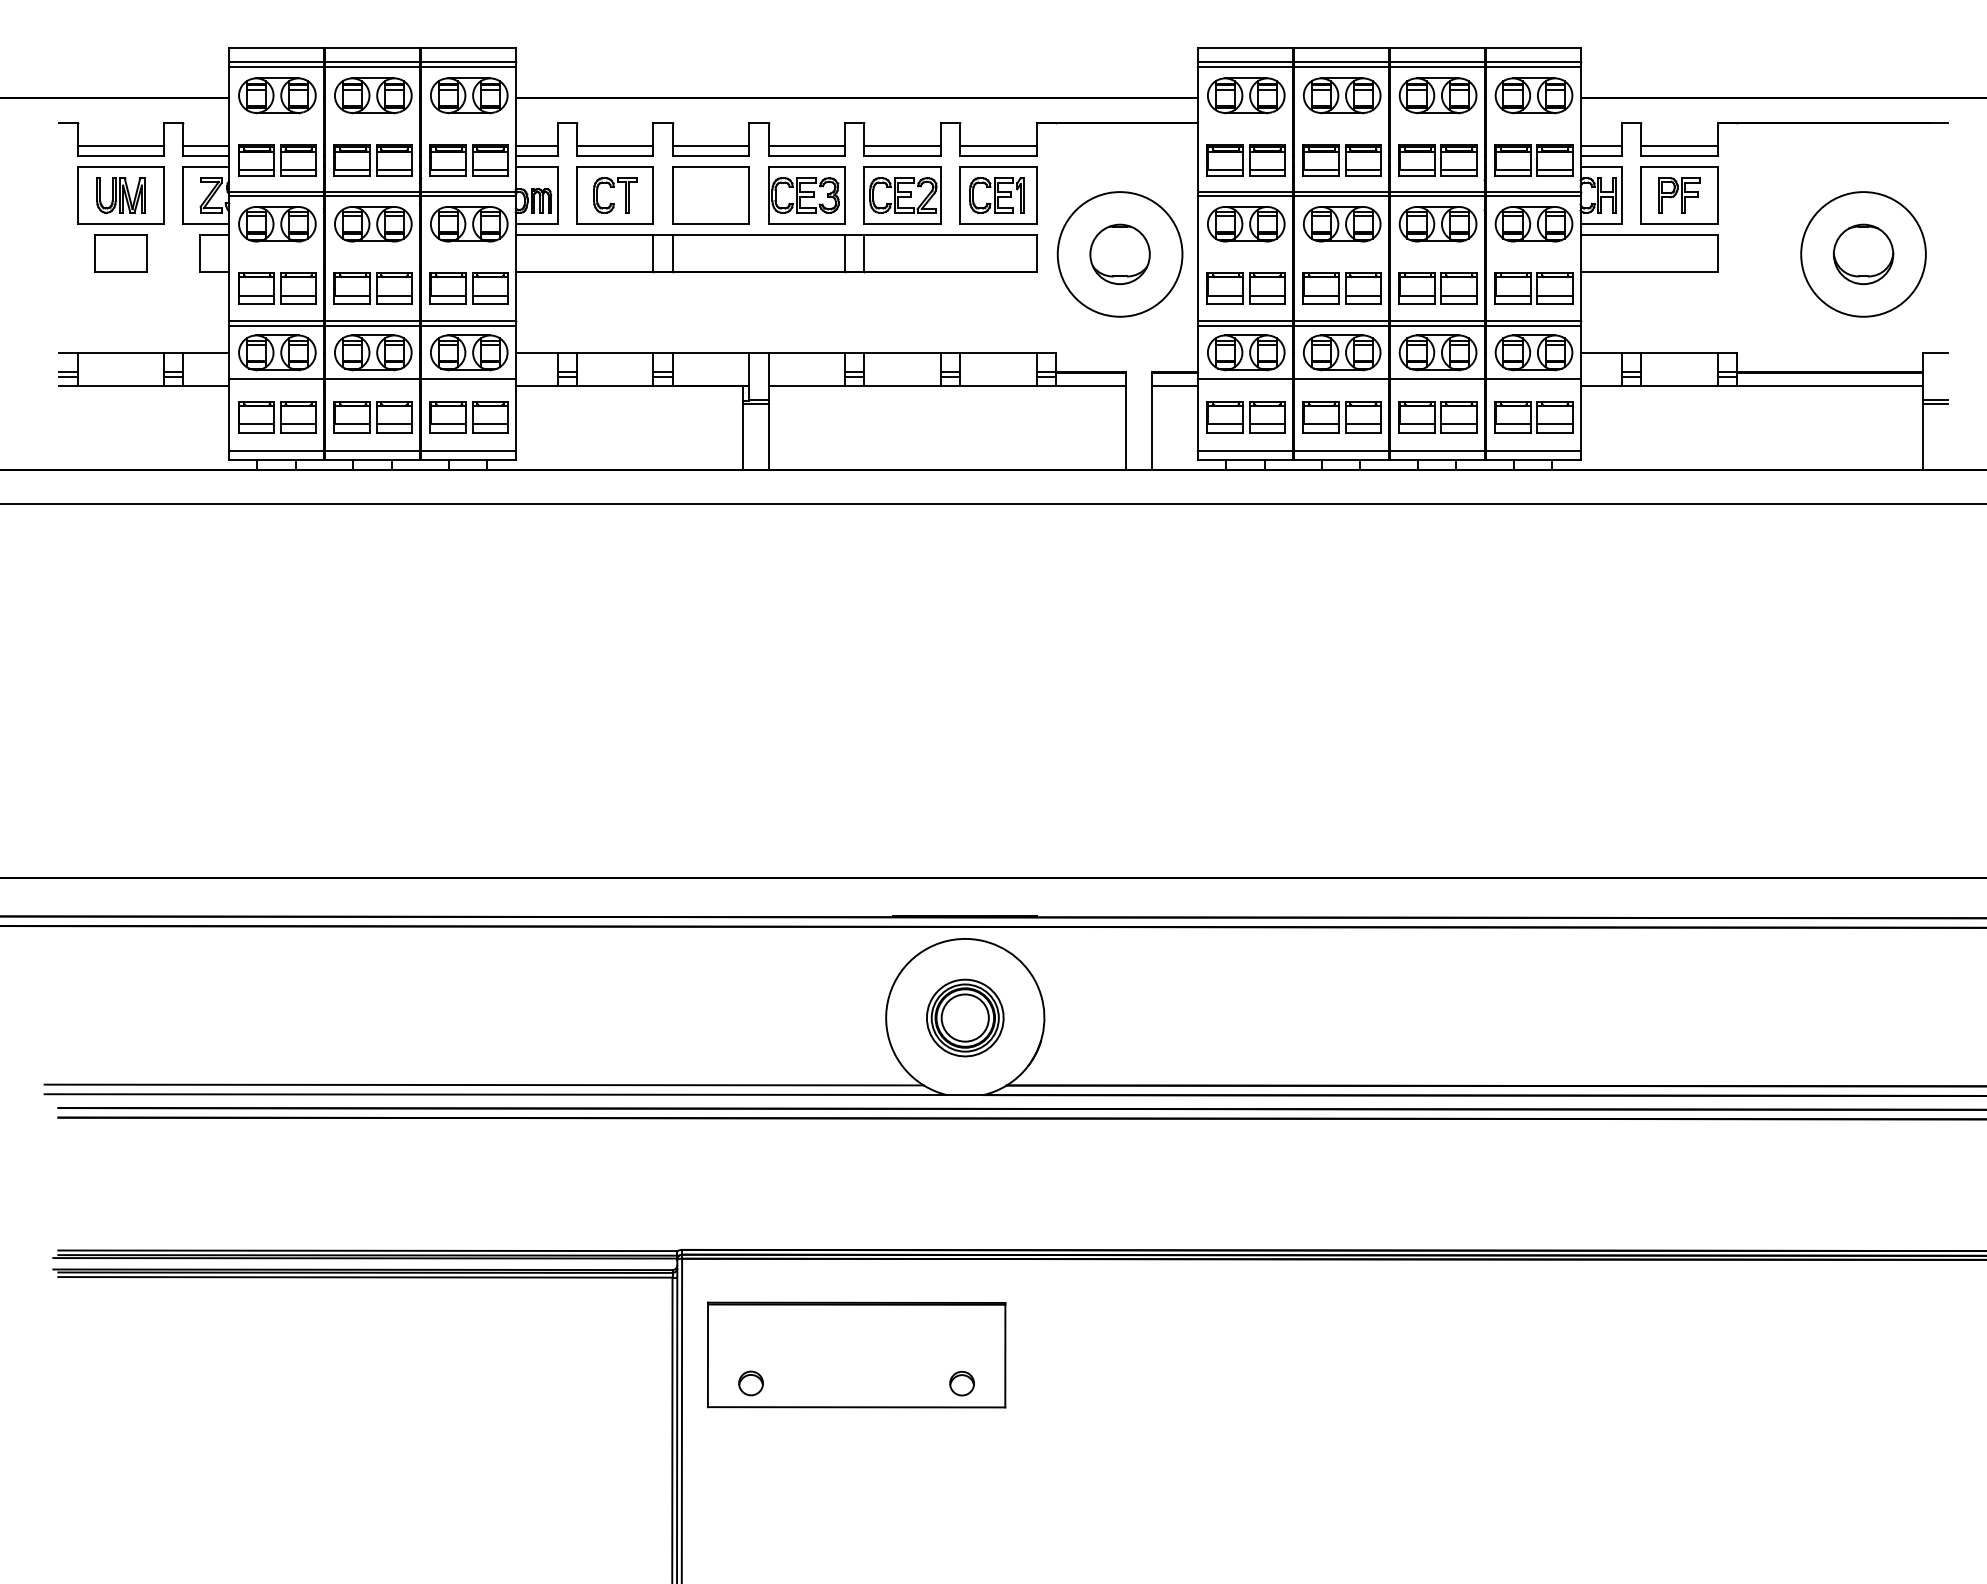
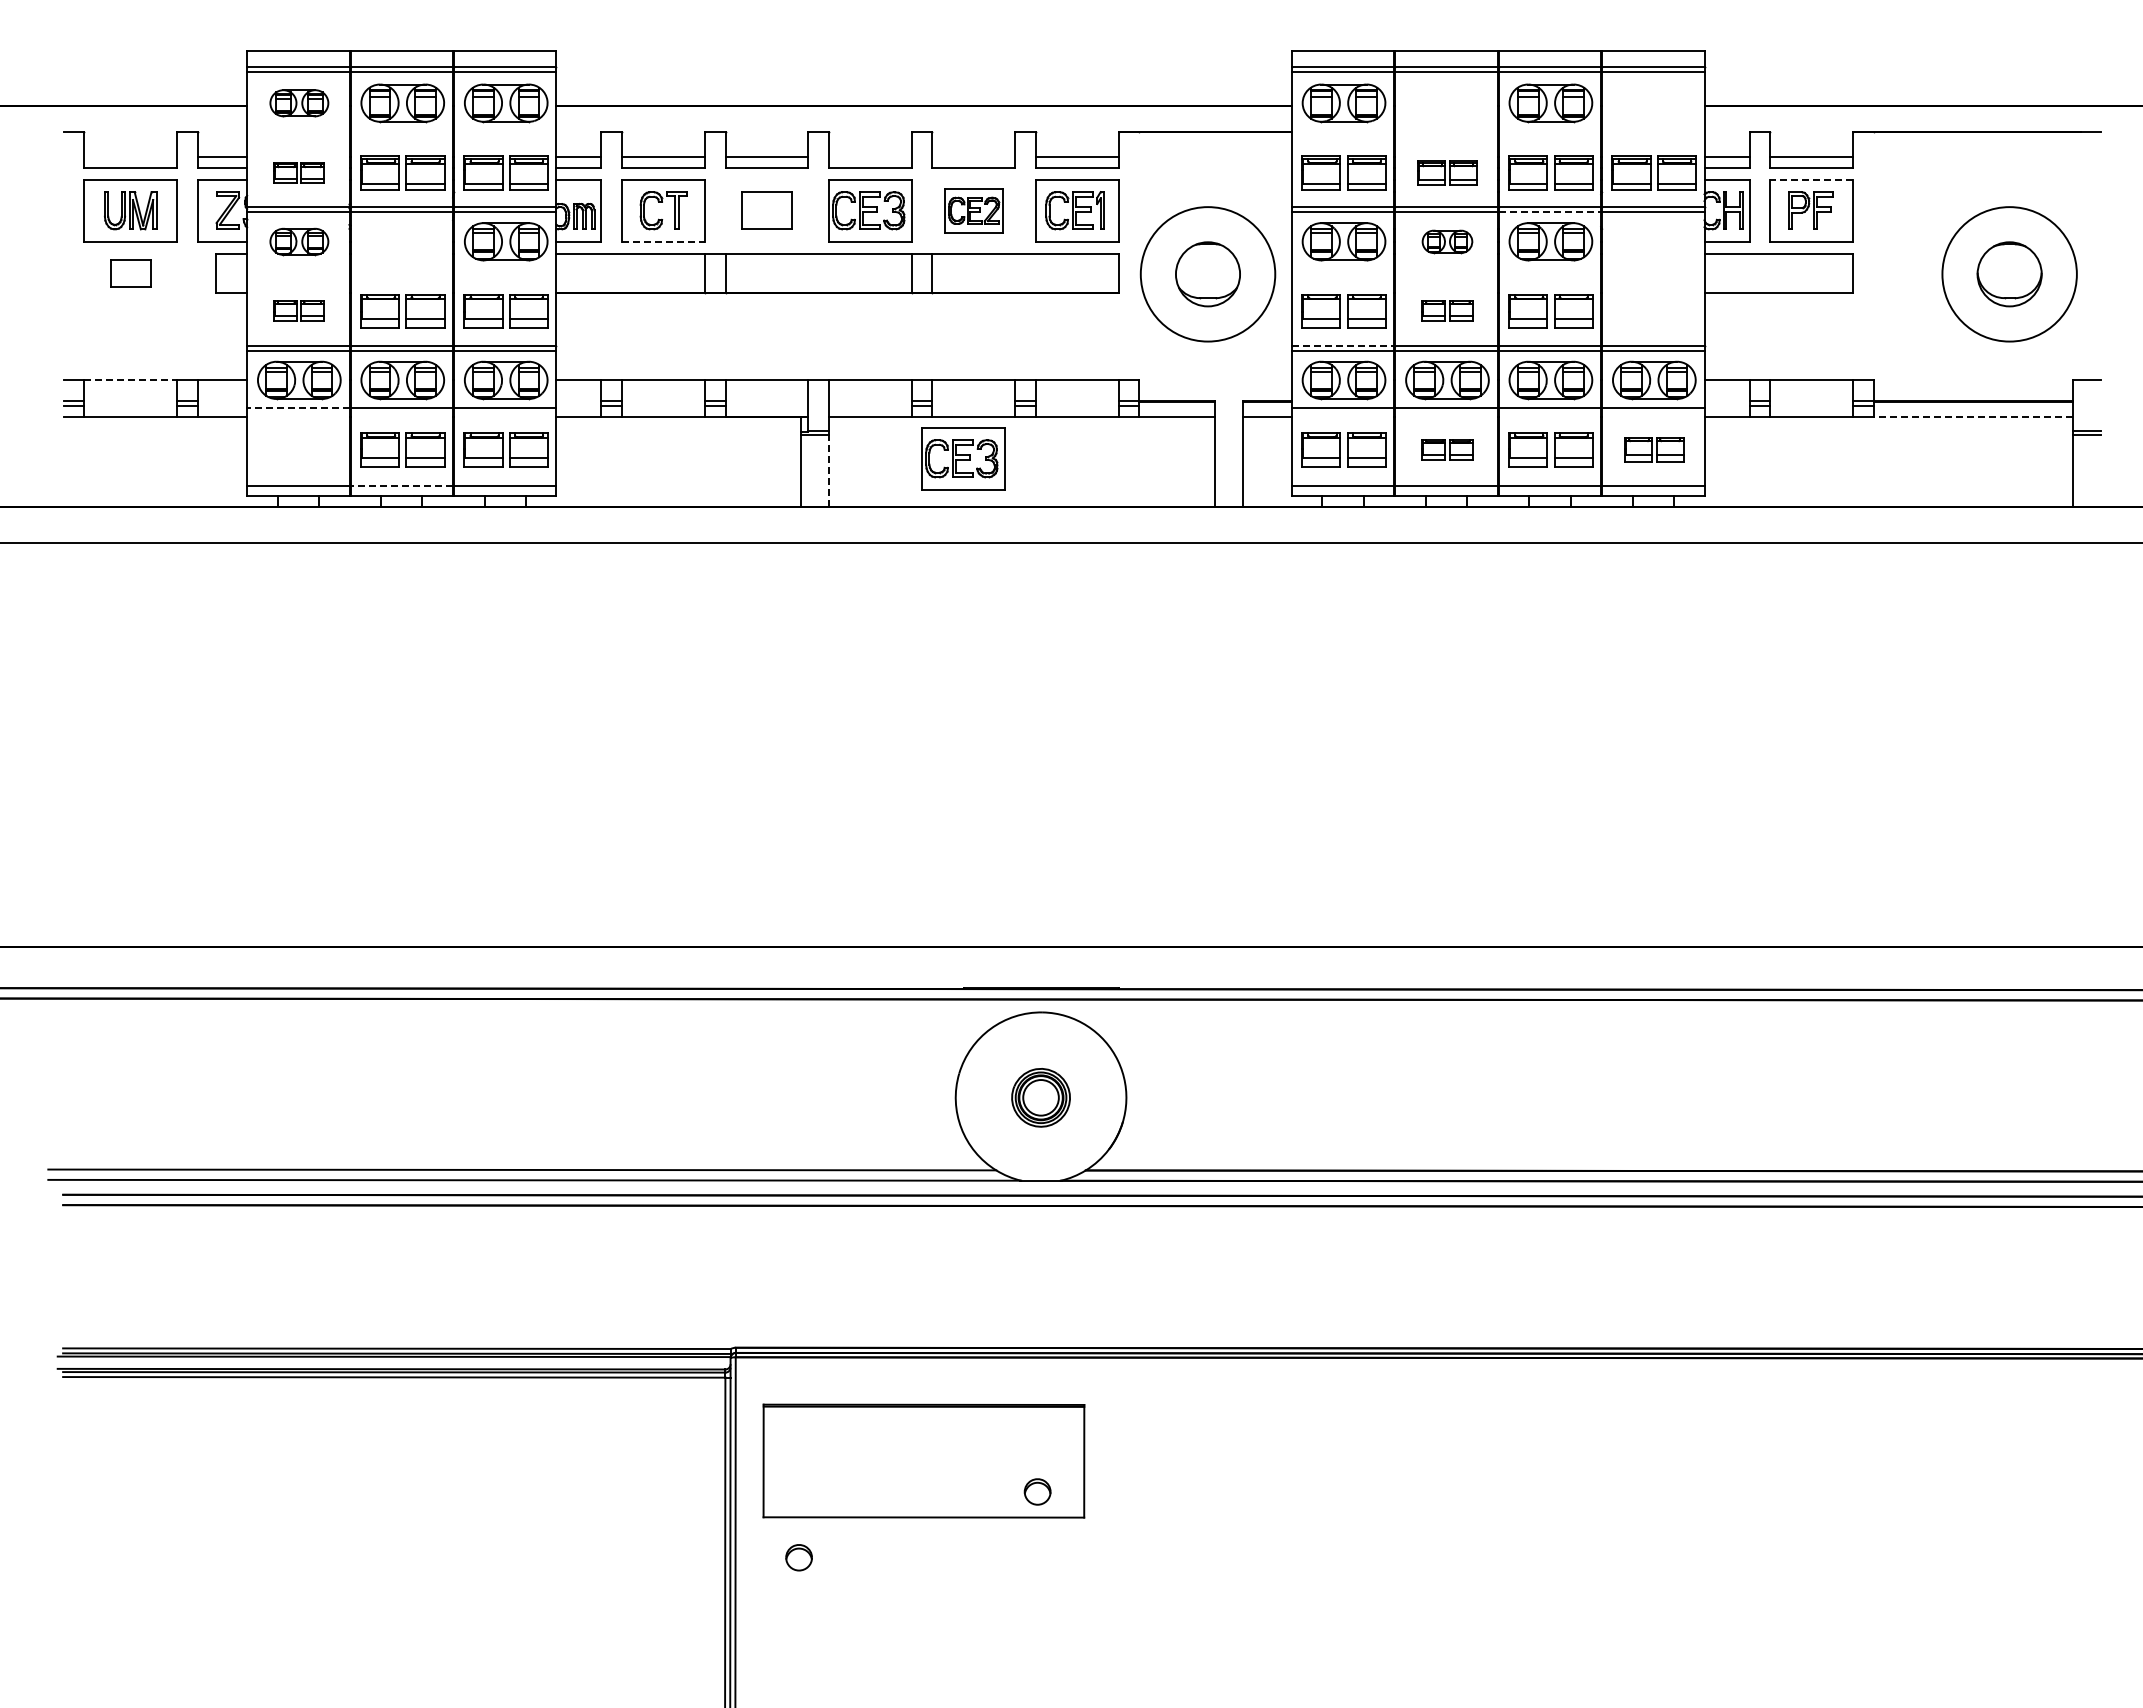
part: (277, 95) -> (299, 103), size x0.7
part: (1342, 95) -> (1447, 103), removed
part: (1534, 95) -> (1654, 103), removed
line: (120, 146) -> (130, 157), removed
line: (806, 146) -> (869, 157), removed
line: (902, 146) -> (973, 157), removed
part: (276, 159) -> (298, 172), size x0.6
part: (1342, 159) -> (1447, 172), size x0.7
line: (1679, 166) -> (1811, 179), solid -> dashed
part: (710, 195) -> (766, 210), size x0.6
part: (902, 195) -> (973, 210), size x0.7
line: (1437, 196) -> (1550, 211), solid -> dashed
part: (277, 223) -> (299, 241), size x0.7
part: (373, 223) -> (402, 241), removed
line: (615, 223) -> (663, 241), solid -> dashed
part: (1342, 223) -> (1447, 241), size x0.6
part: (1534, 223) -> (1654, 241), removed
part: (120, 253) -> (130, 273), size x0.7
part: (276, 288) -> (298, 311), size x0.6
part: (1342, 288) -> (1447, 311), size x0.6
part: (1533, 288) -> (1653, 311), removed
line: (1245, 321) -> (1343, 346), solid -> dashed
line: (120, 352) -> (130, 380), solid -> dashed
line: (275, 378) -> (297, 408), solid -> dashed
line: (1830, 386) -> (1973, 416), solid -> dashed
part: (276, 416) -> (298, 449), removed
part: (1342, 416) -> (1447, 449), size x0.6
part: (1533, 416) -> (1653, 449), size x0.7
part: (893, 425) -> (963, 458), added
line: (768, 437) -> (828, 471), solid -> dashed
line: (372, 450) -> (401, 485), solid -> dashed
part: (964, 1017) -> (1040, 1097), size x0.7
part: (750, 1383) -> (798, 1557), moved

